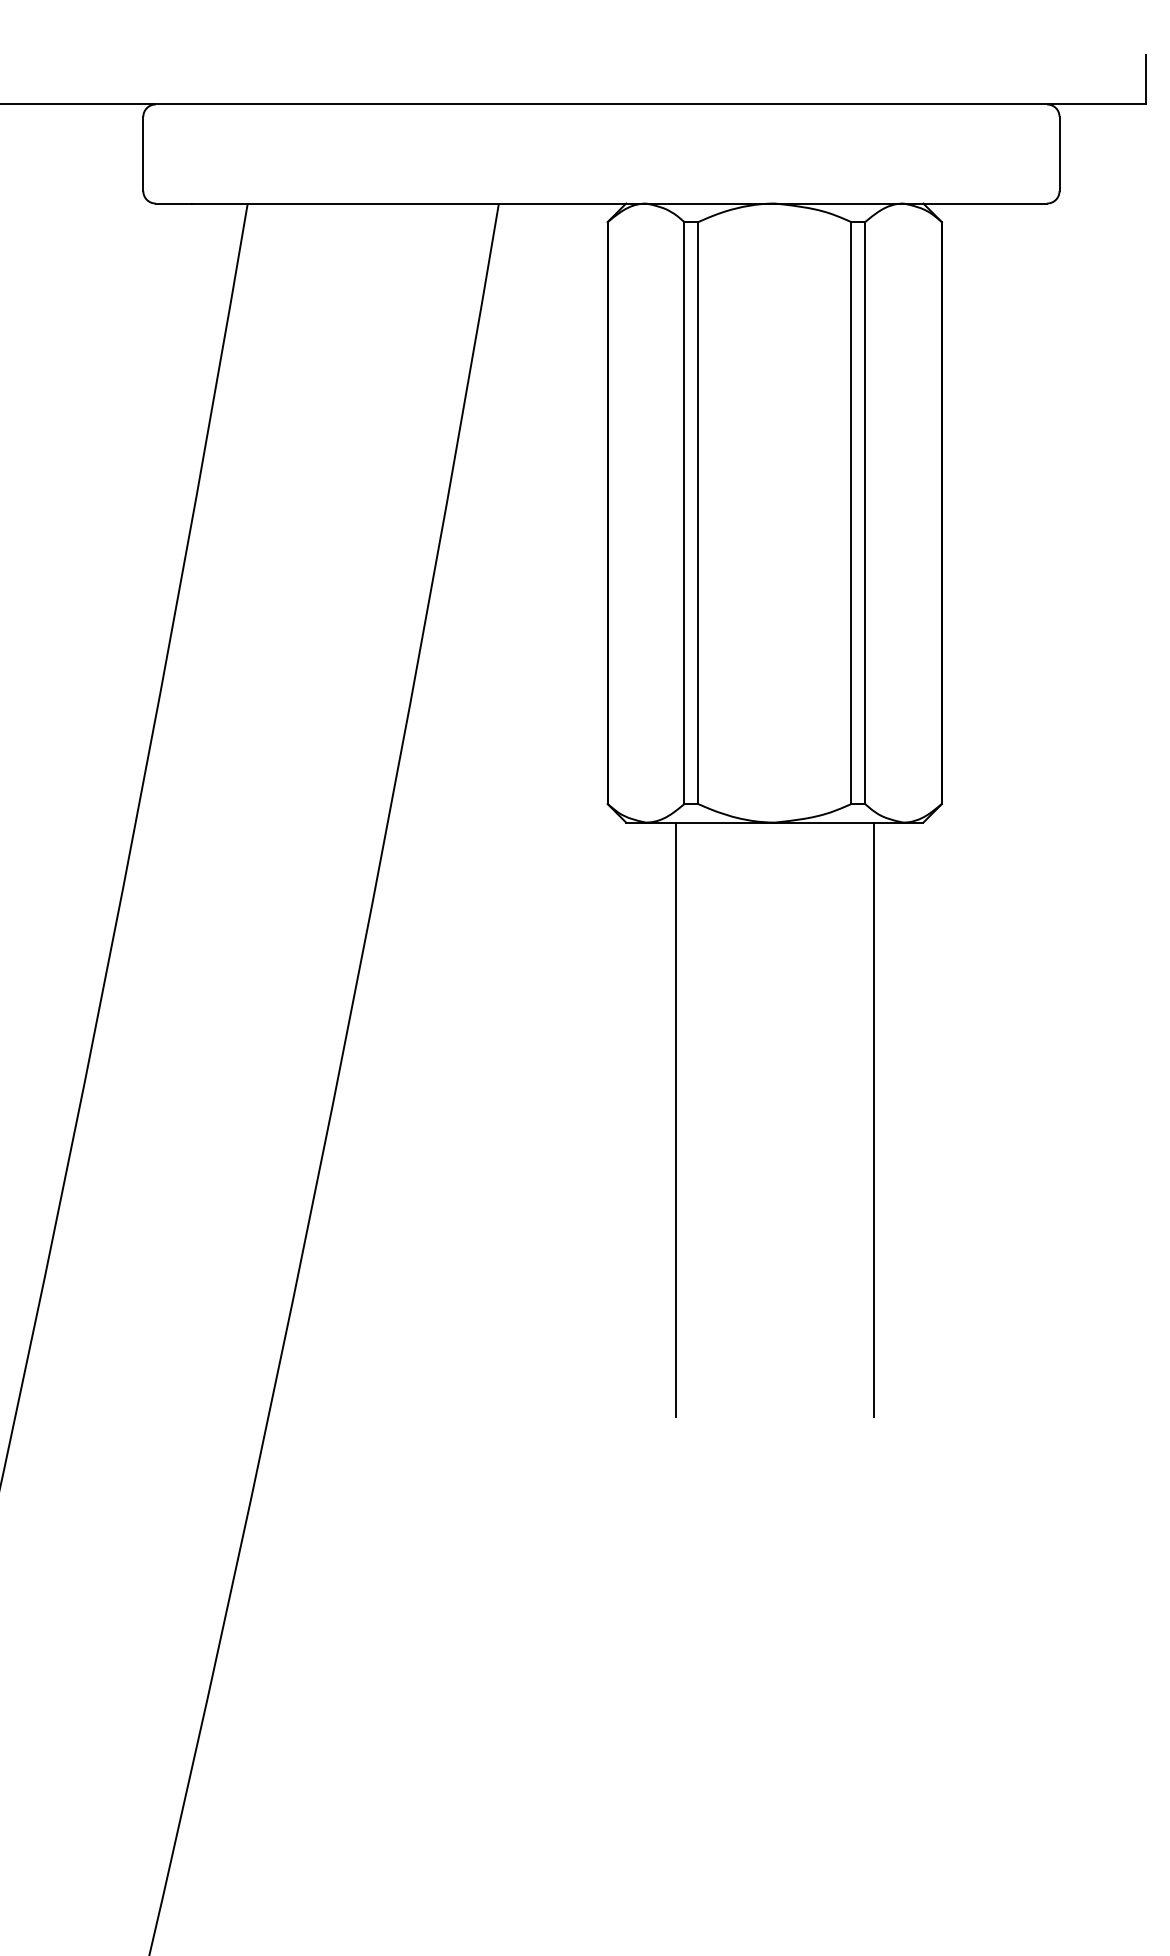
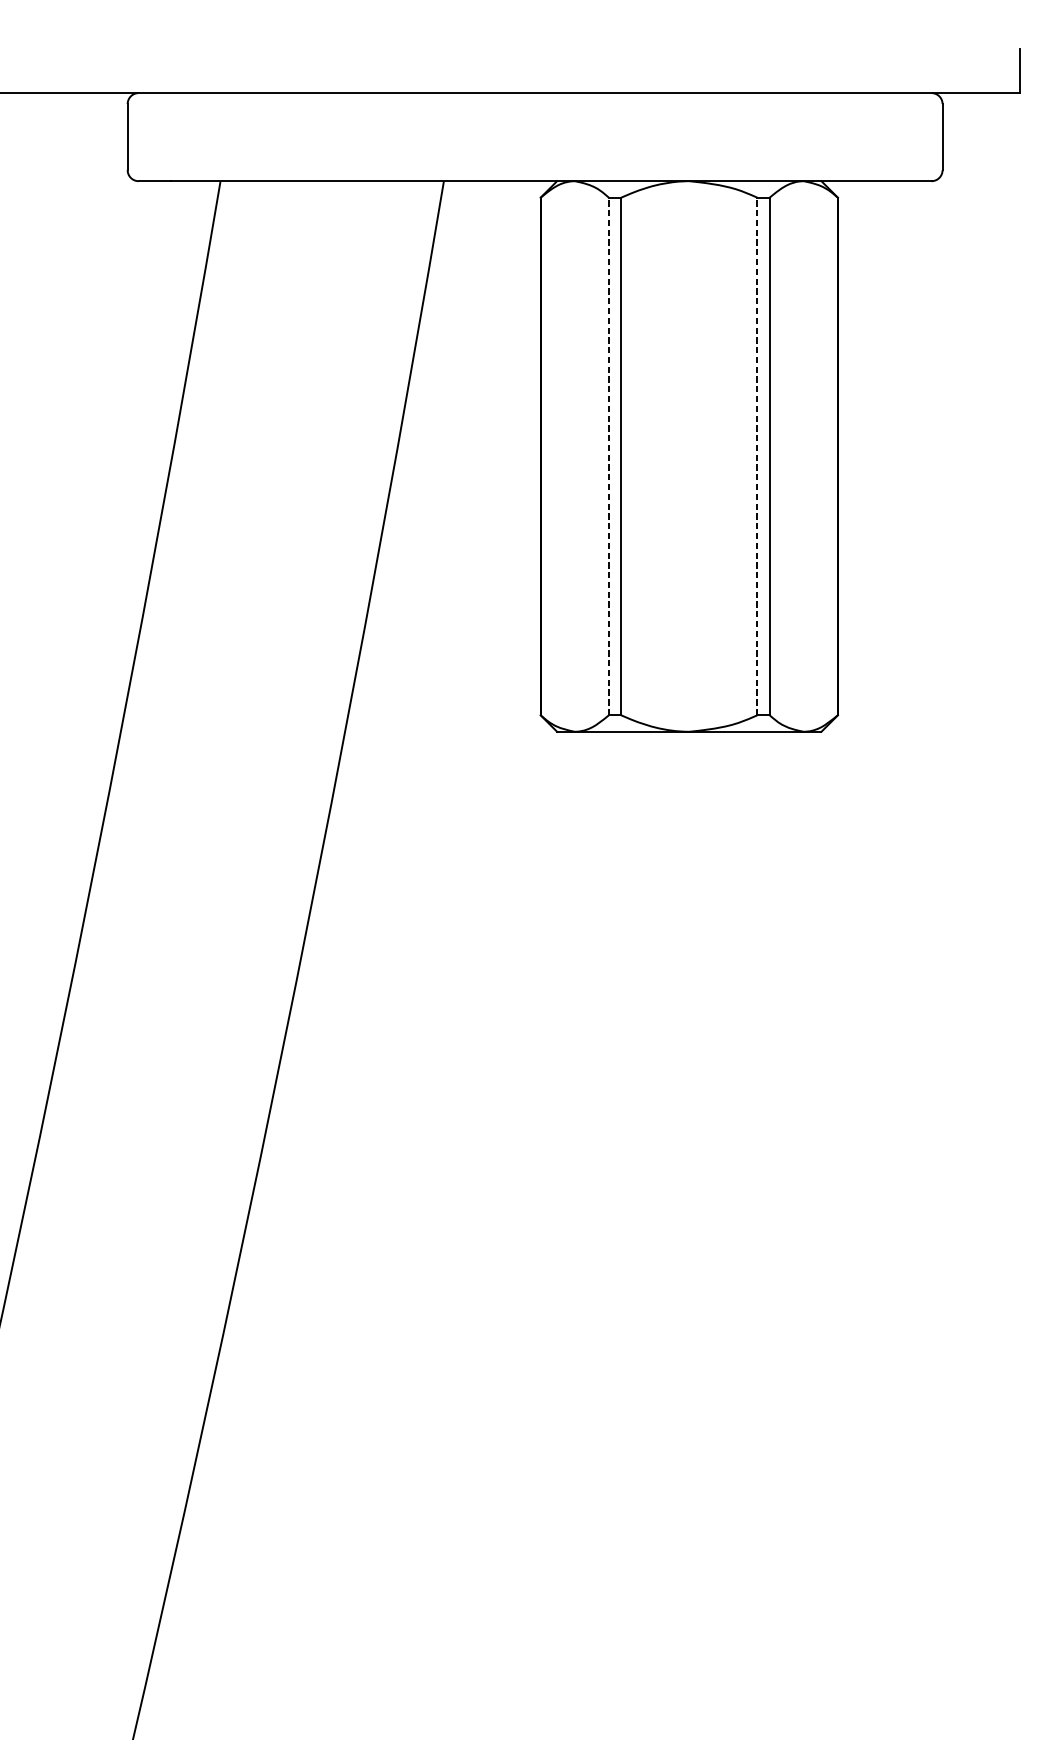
line: (684, 513) -> (608, 456), solid -> dashed
line: (851, 513) -> (757, 456), solid -> dashed
line: (675, 1119) -> (600, 995), removed
line: (873, 1119) -> (777, 995), removed

